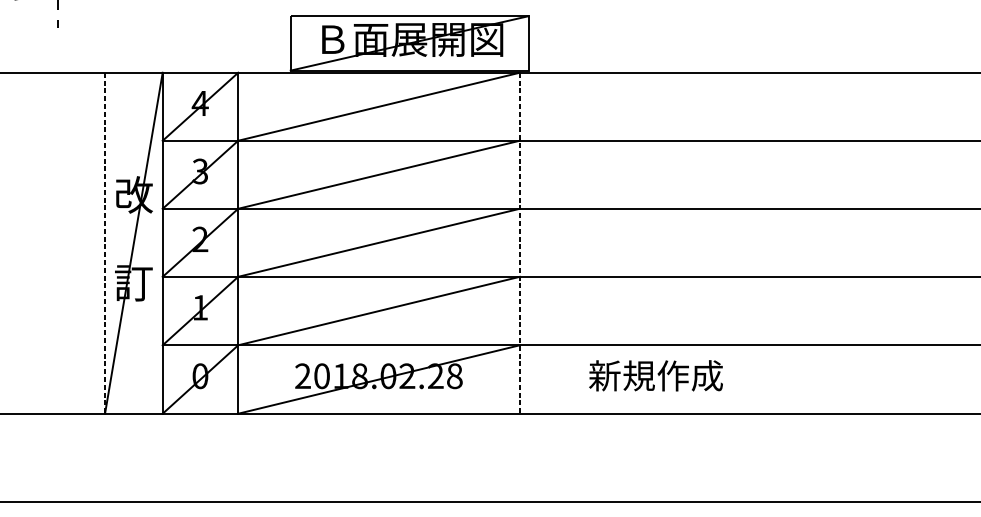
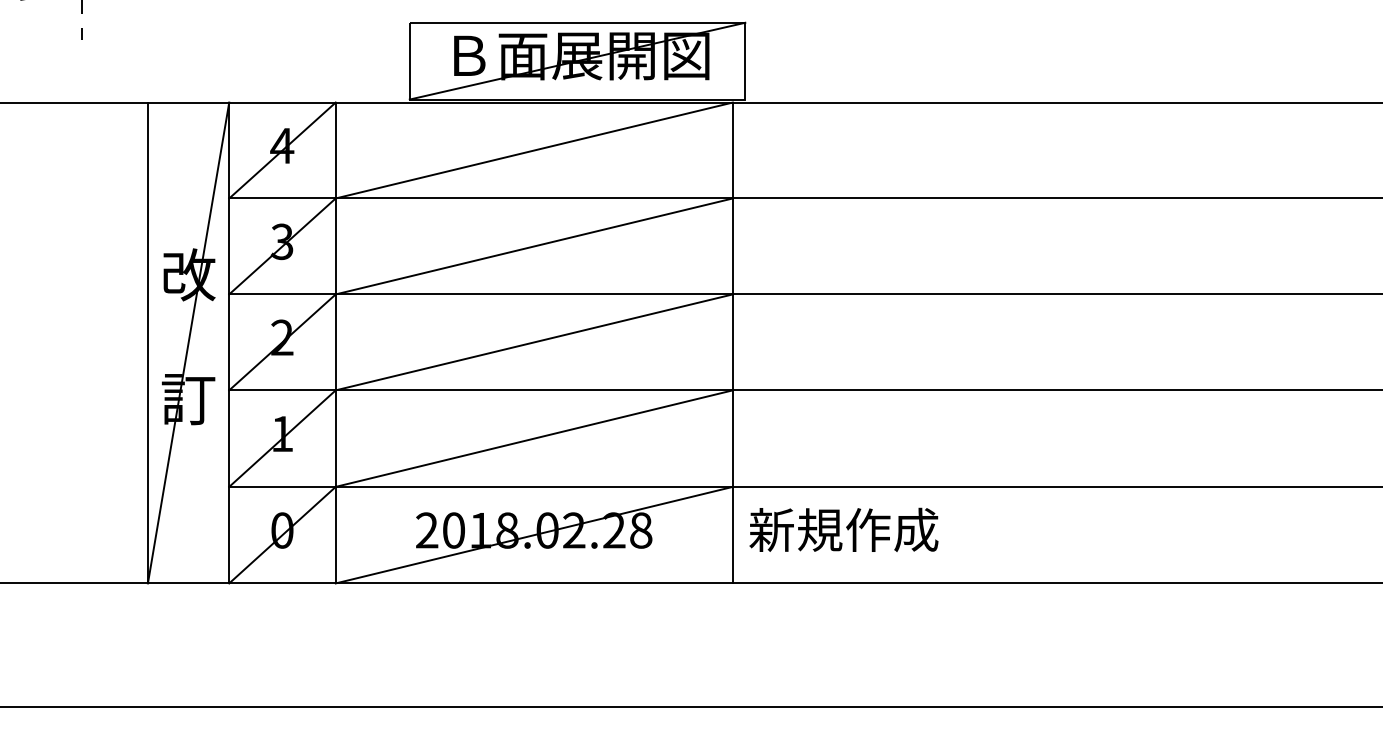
line: (104, 243) -> (147, 343), dashed -> solid
line: (519, 243) -> (732, 343), dashed -> solid
text: (655, 375) -> (843, 529), moved

